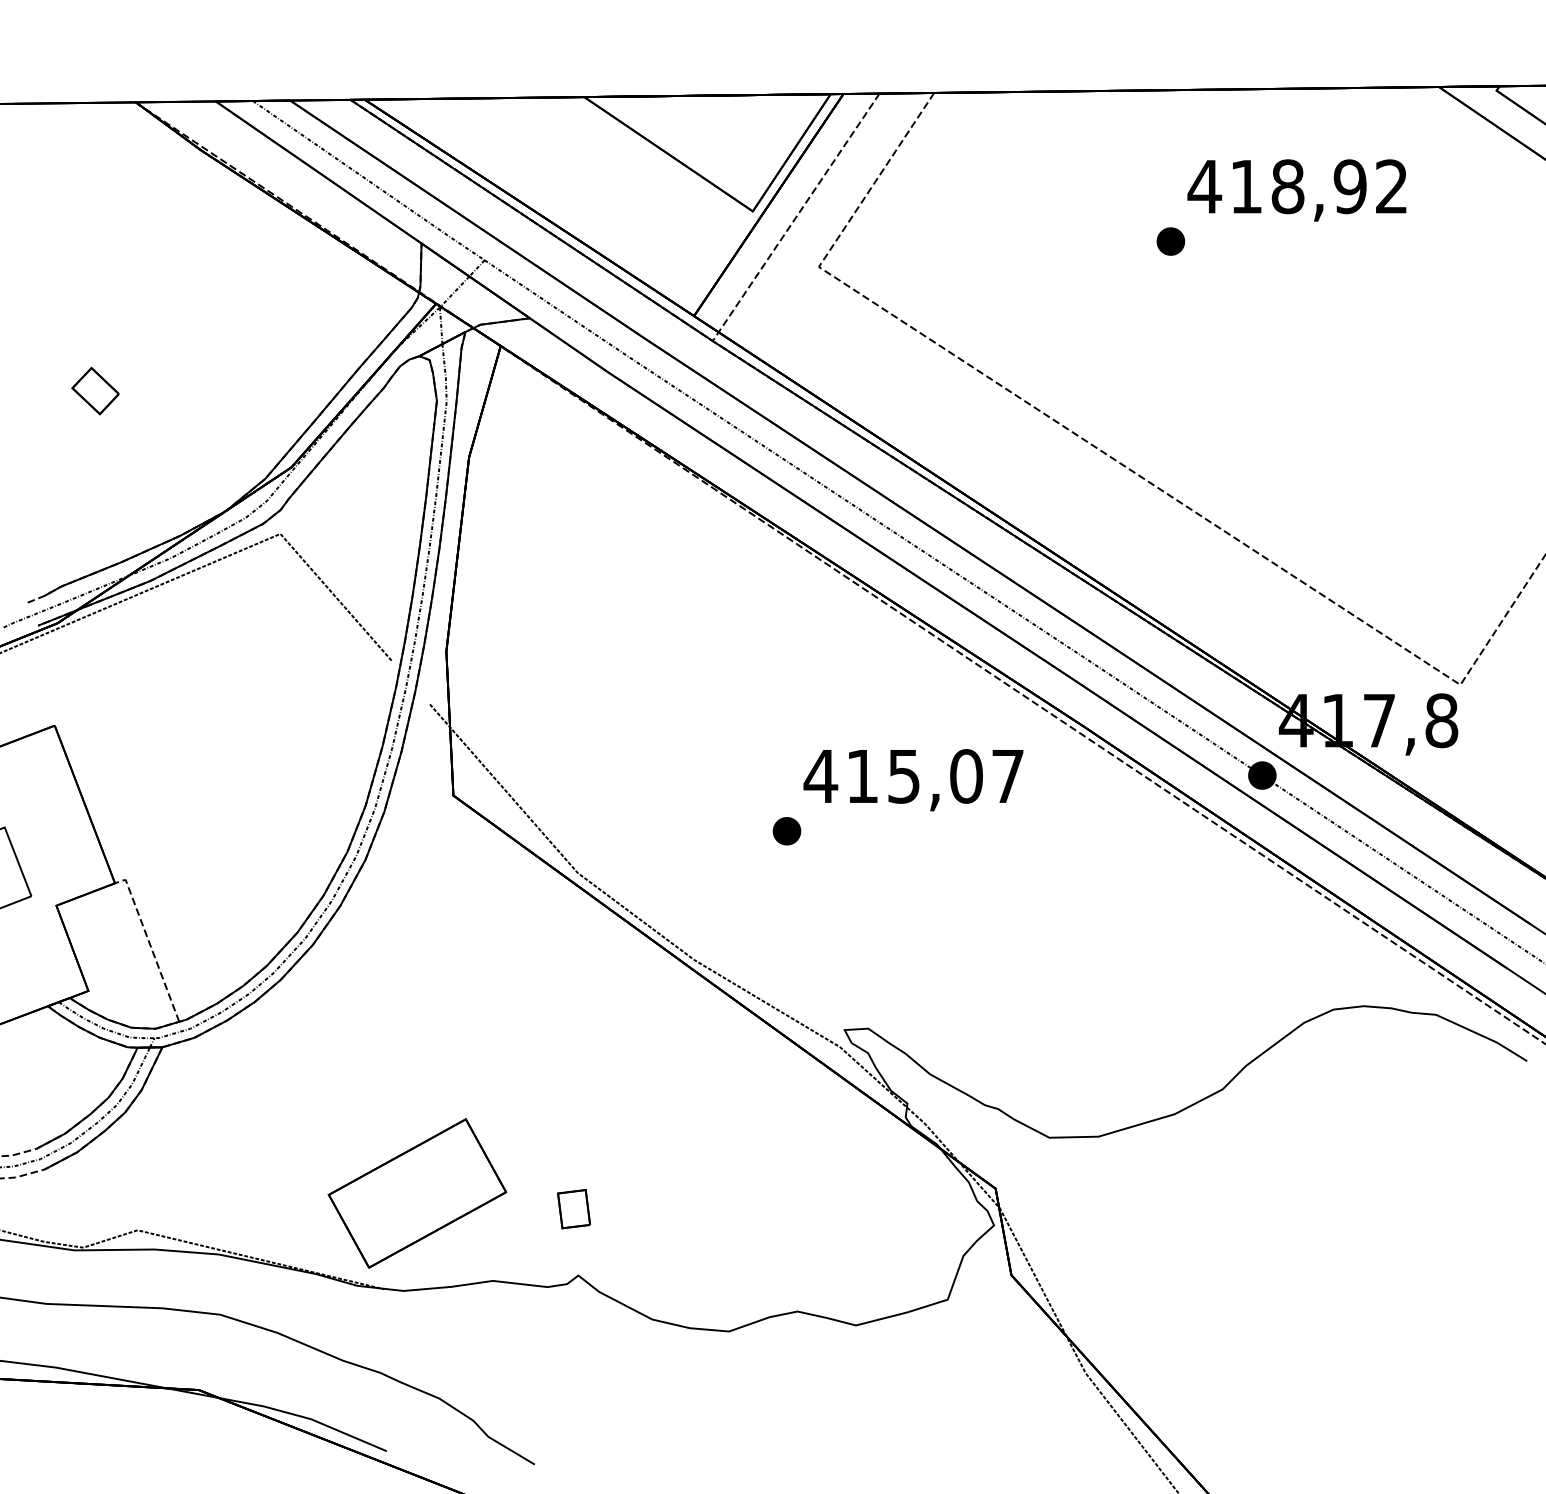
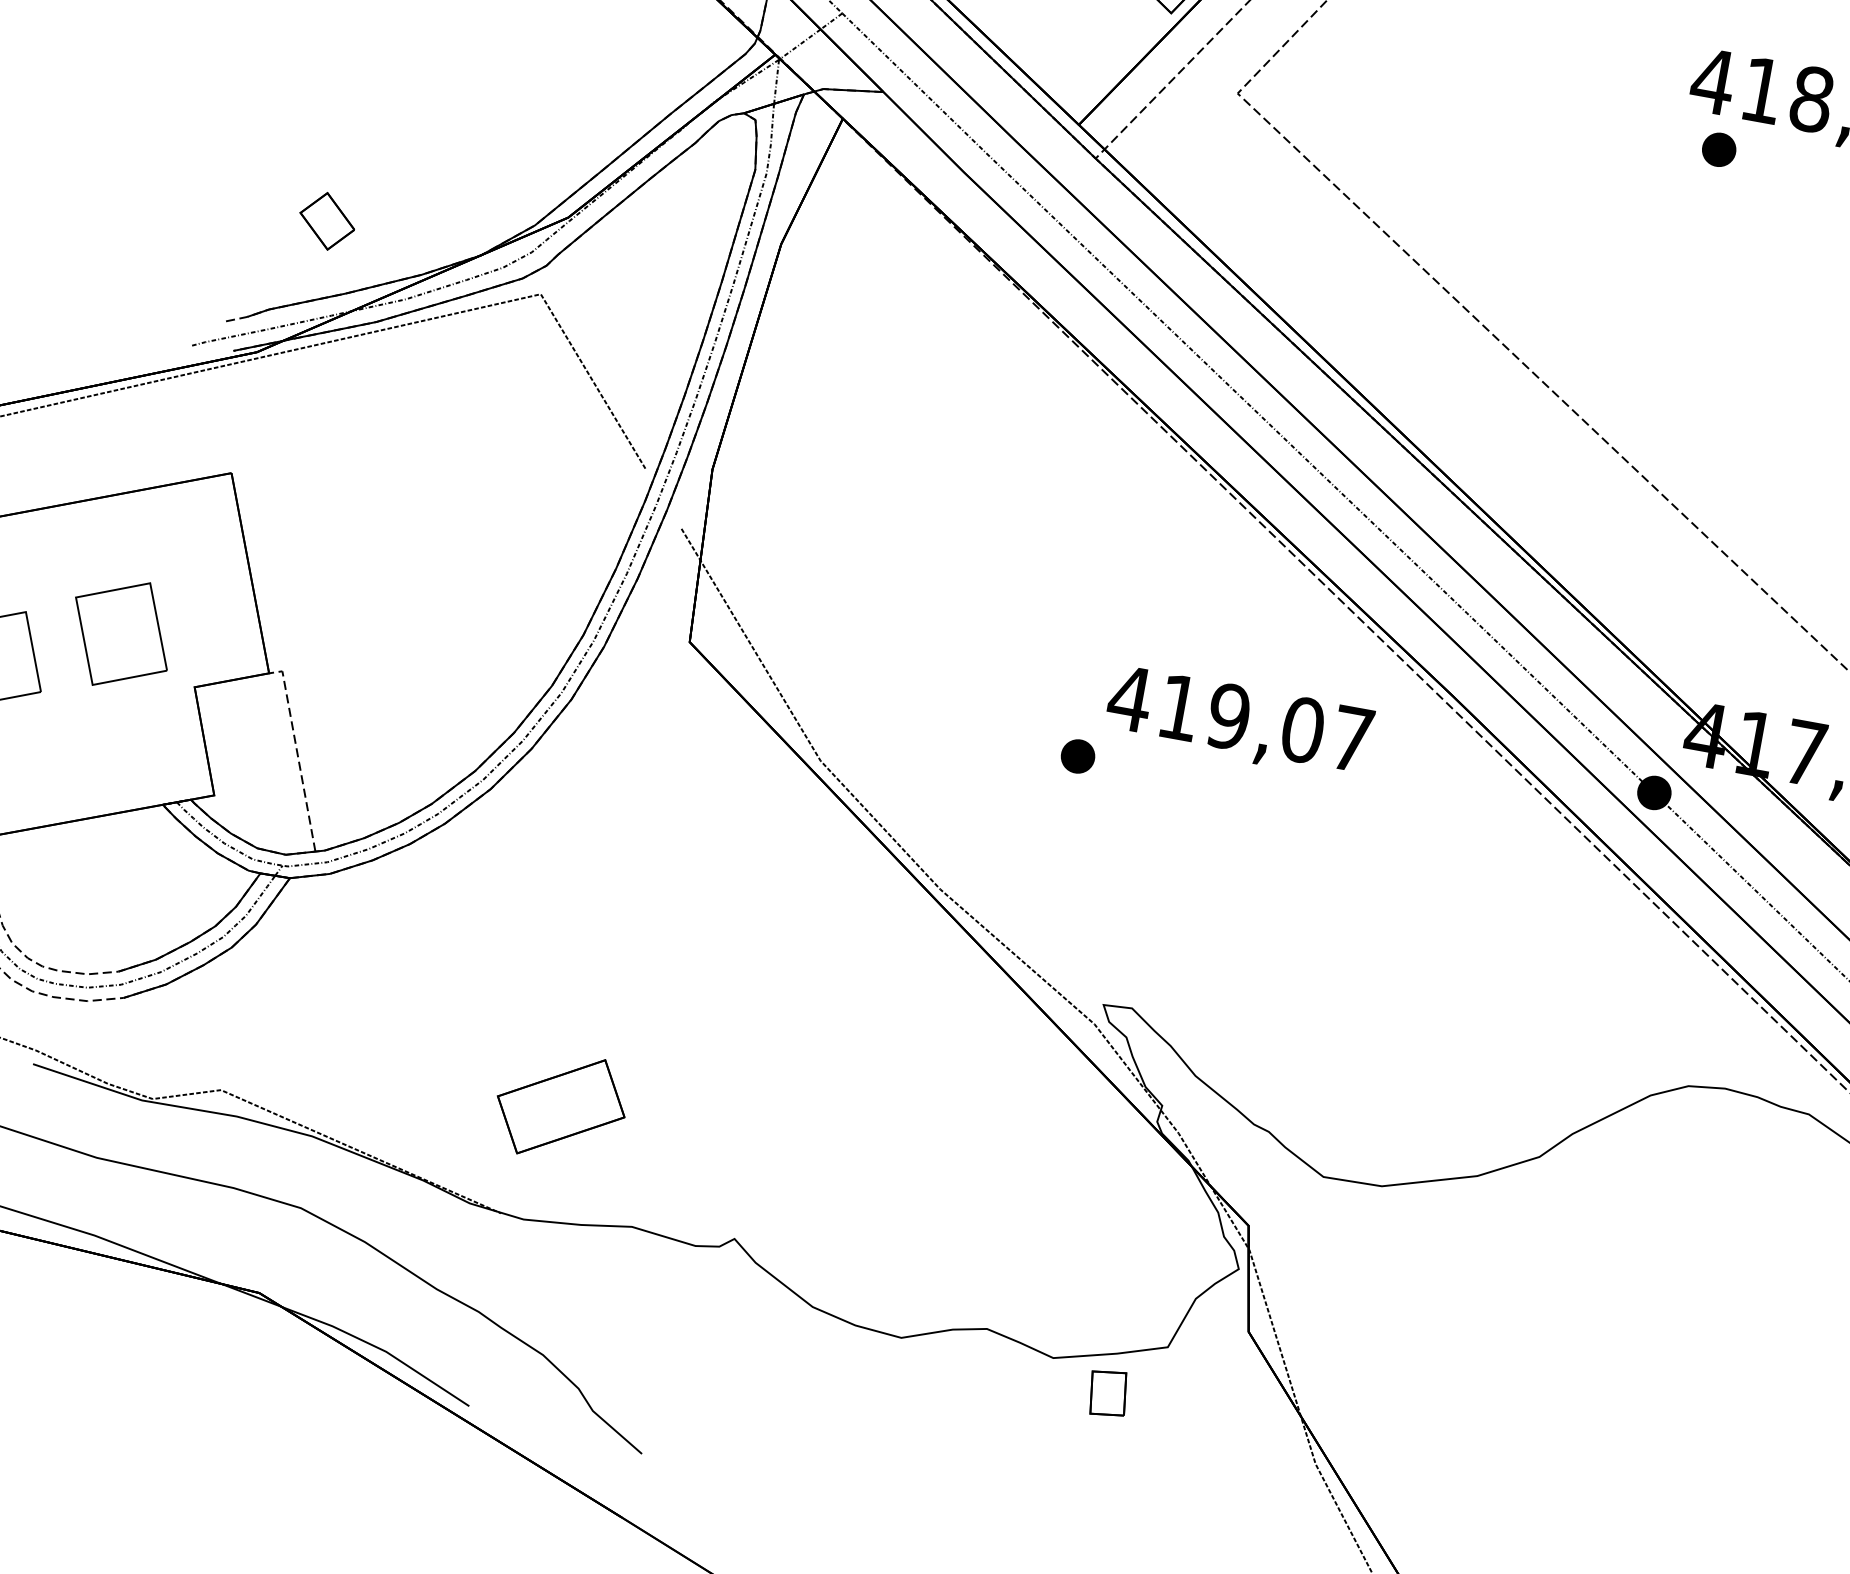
part: (1170, 241) -> (1718, 149), moved
part: (95, 390) -> (327, 220), moved
text: (903, 776) -> (1228, 716), 415,07 -> 419,07
part: (417, 1193) -> (561, 1106), size x0.6
part: (573, 1209) -> (1107, 1393), moved

